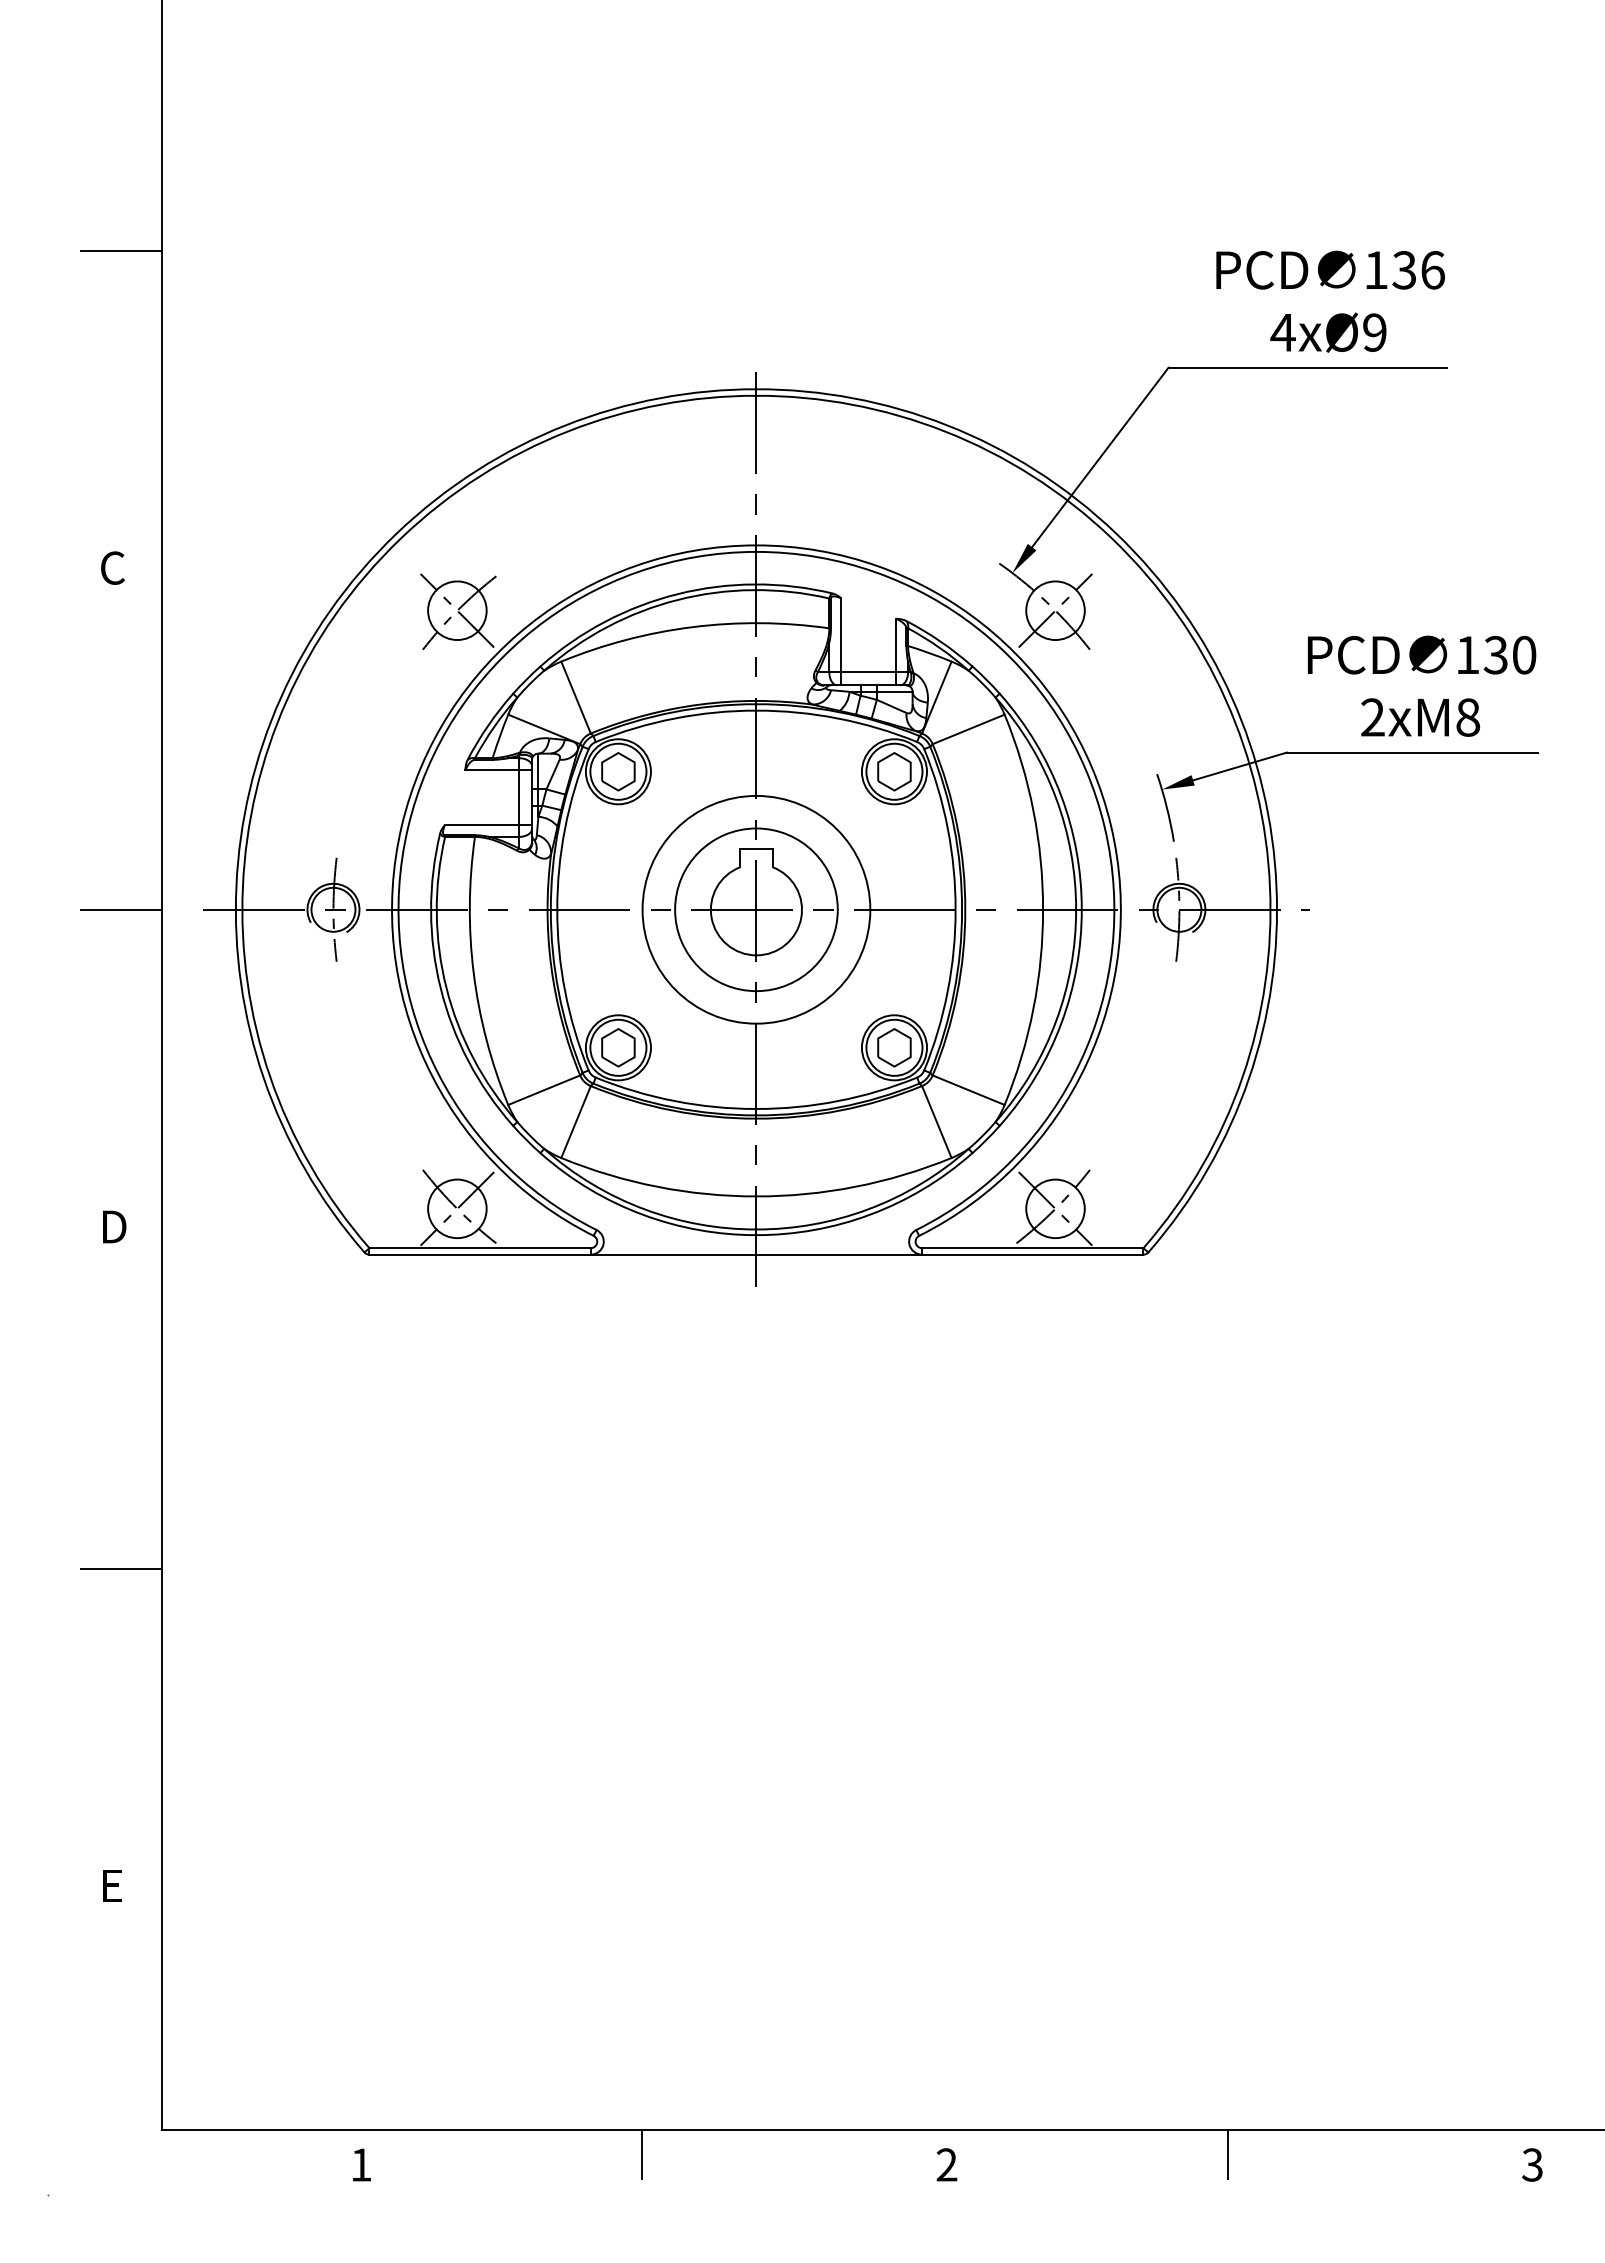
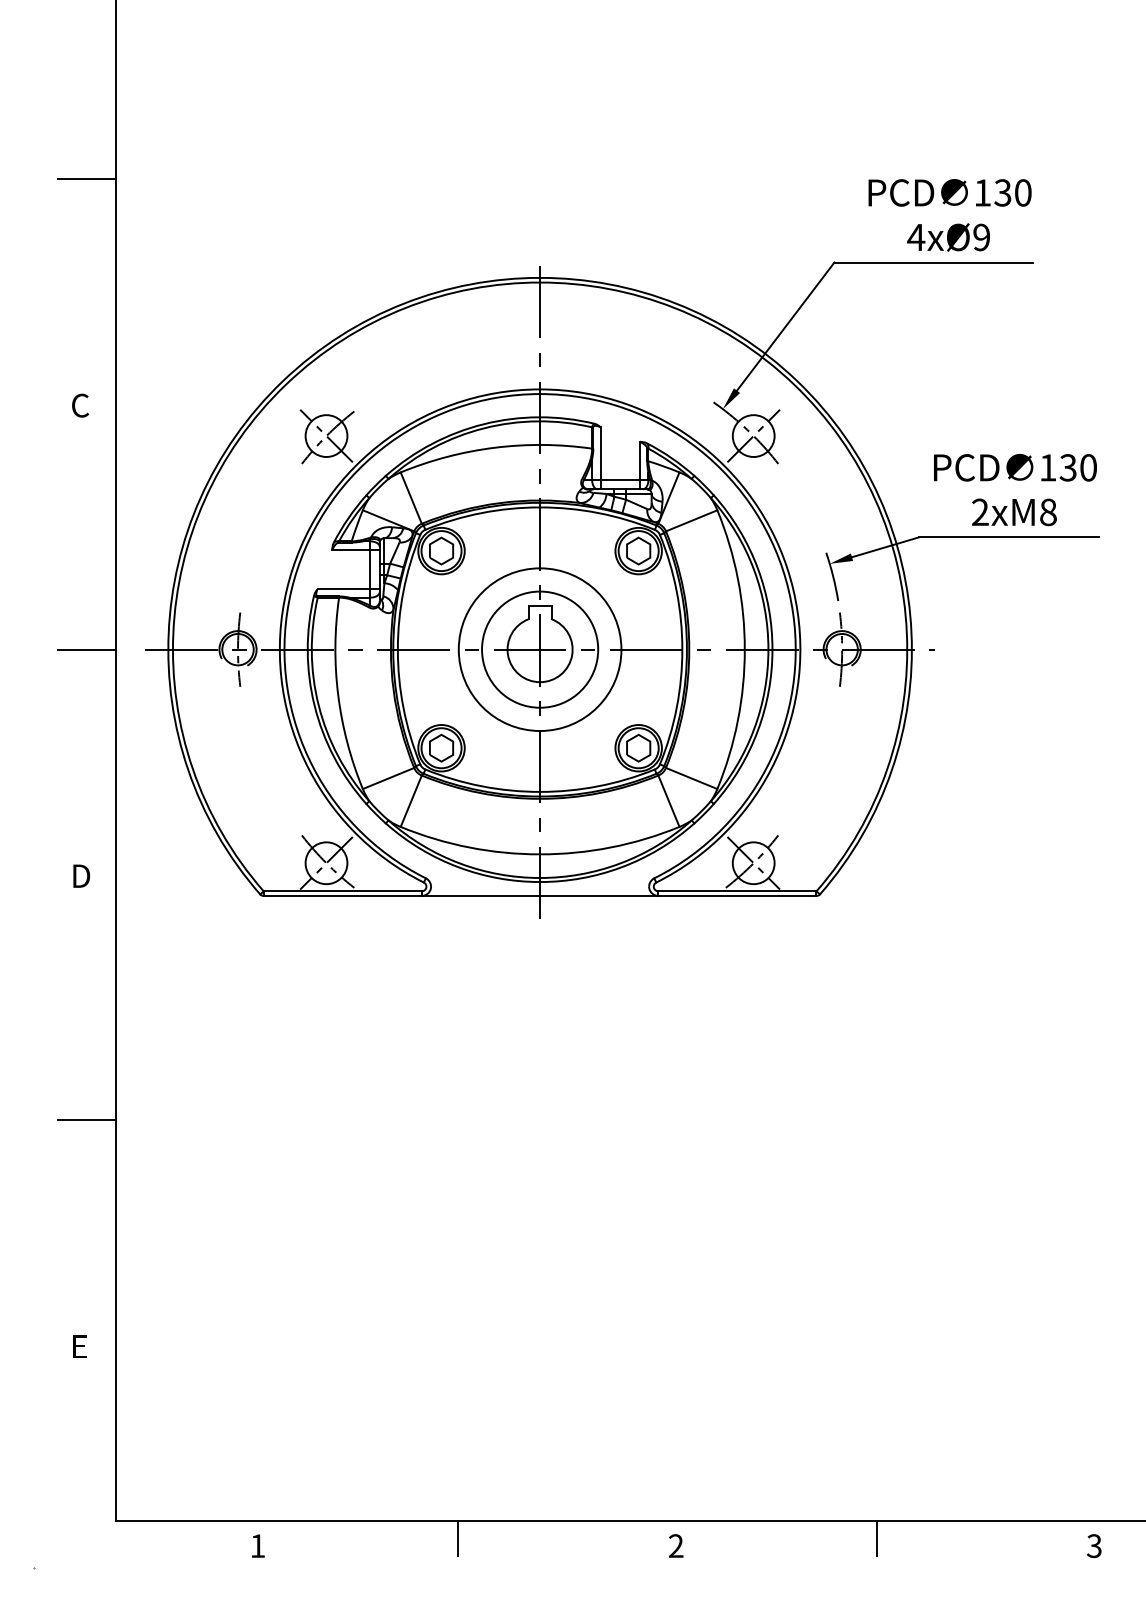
text: (1433, 269) -> (1023, 192), 136 -> 130

